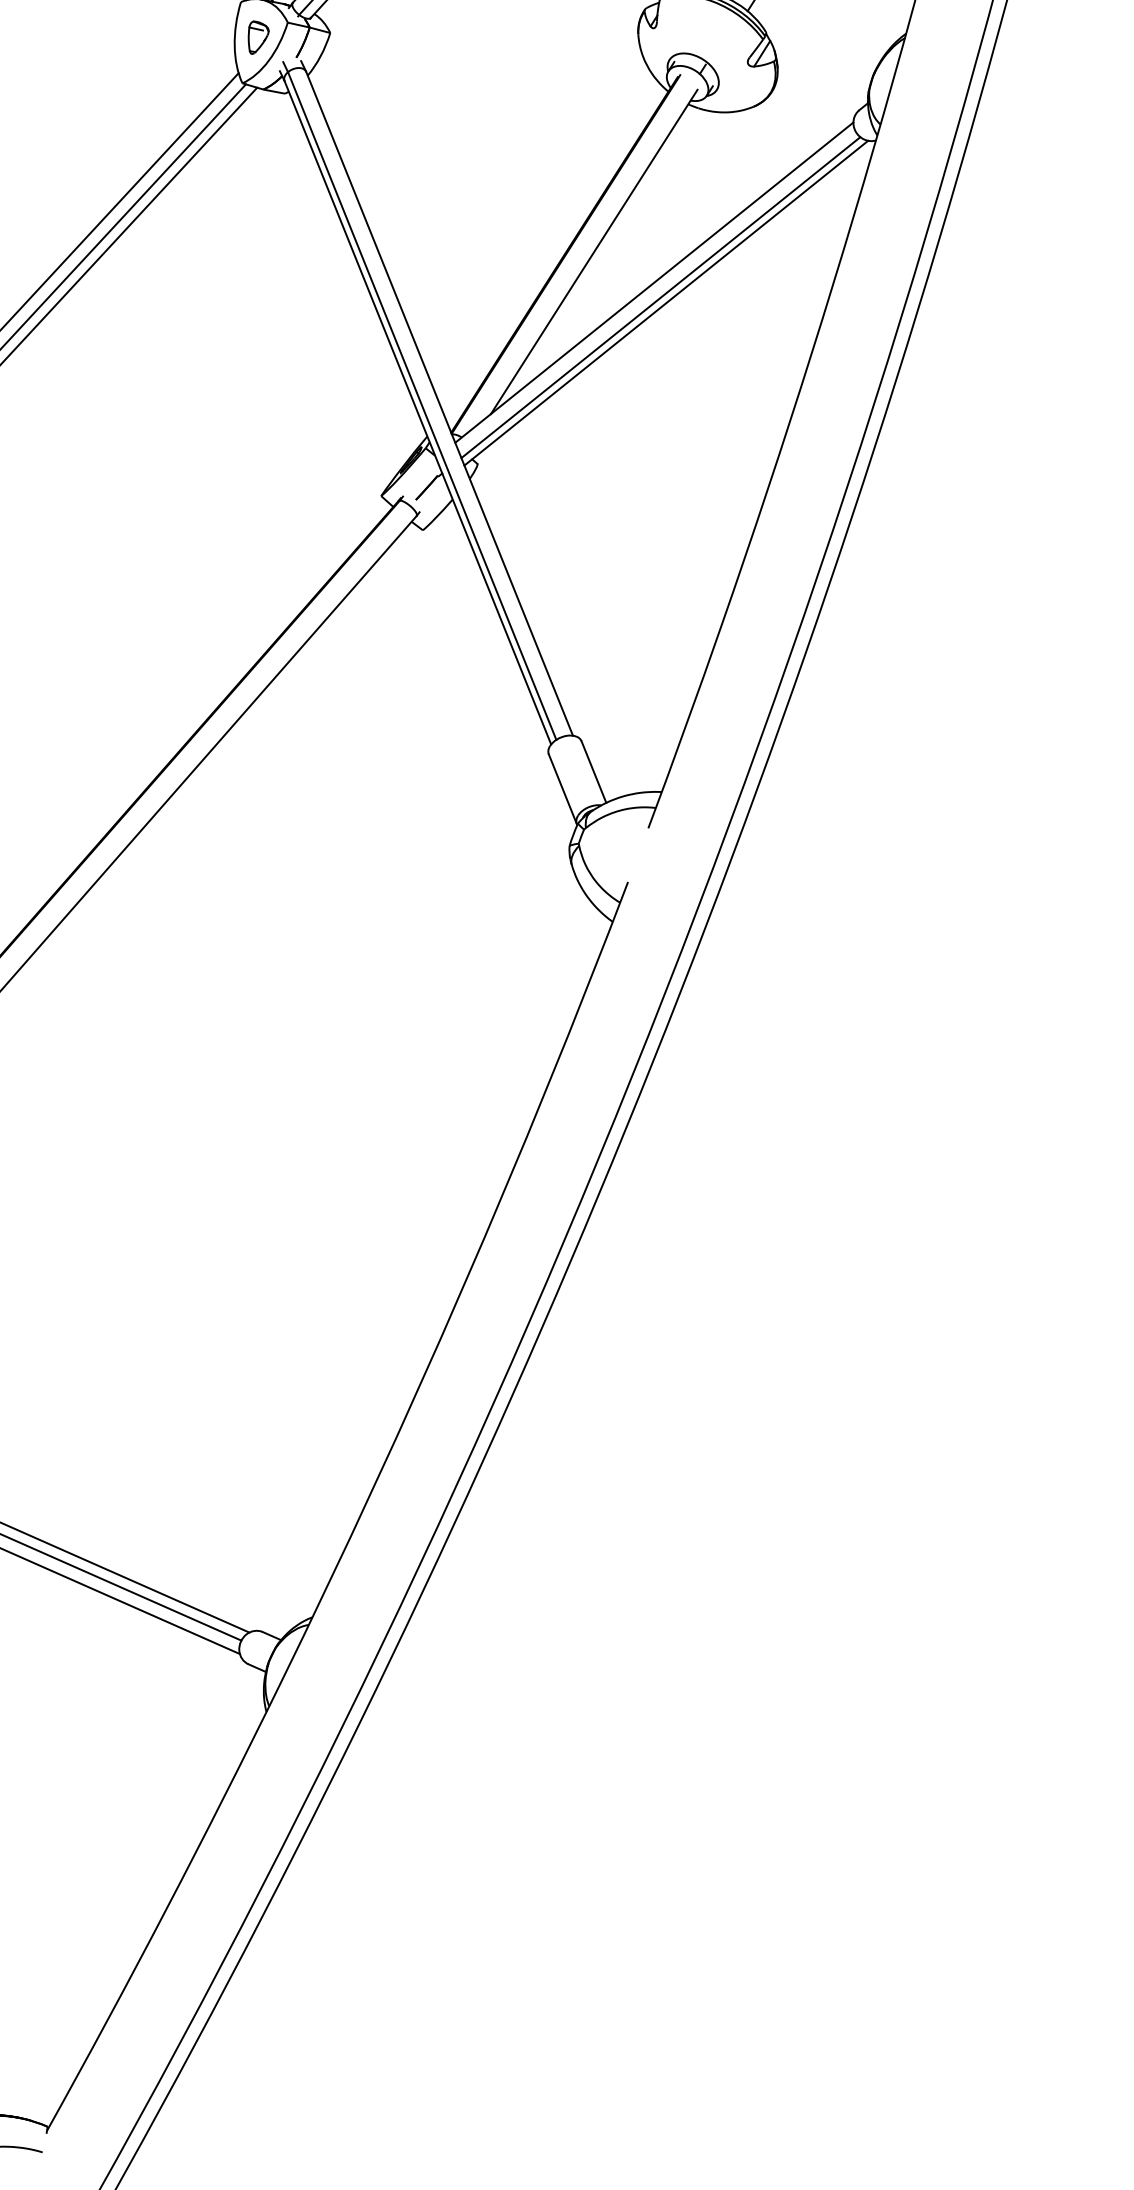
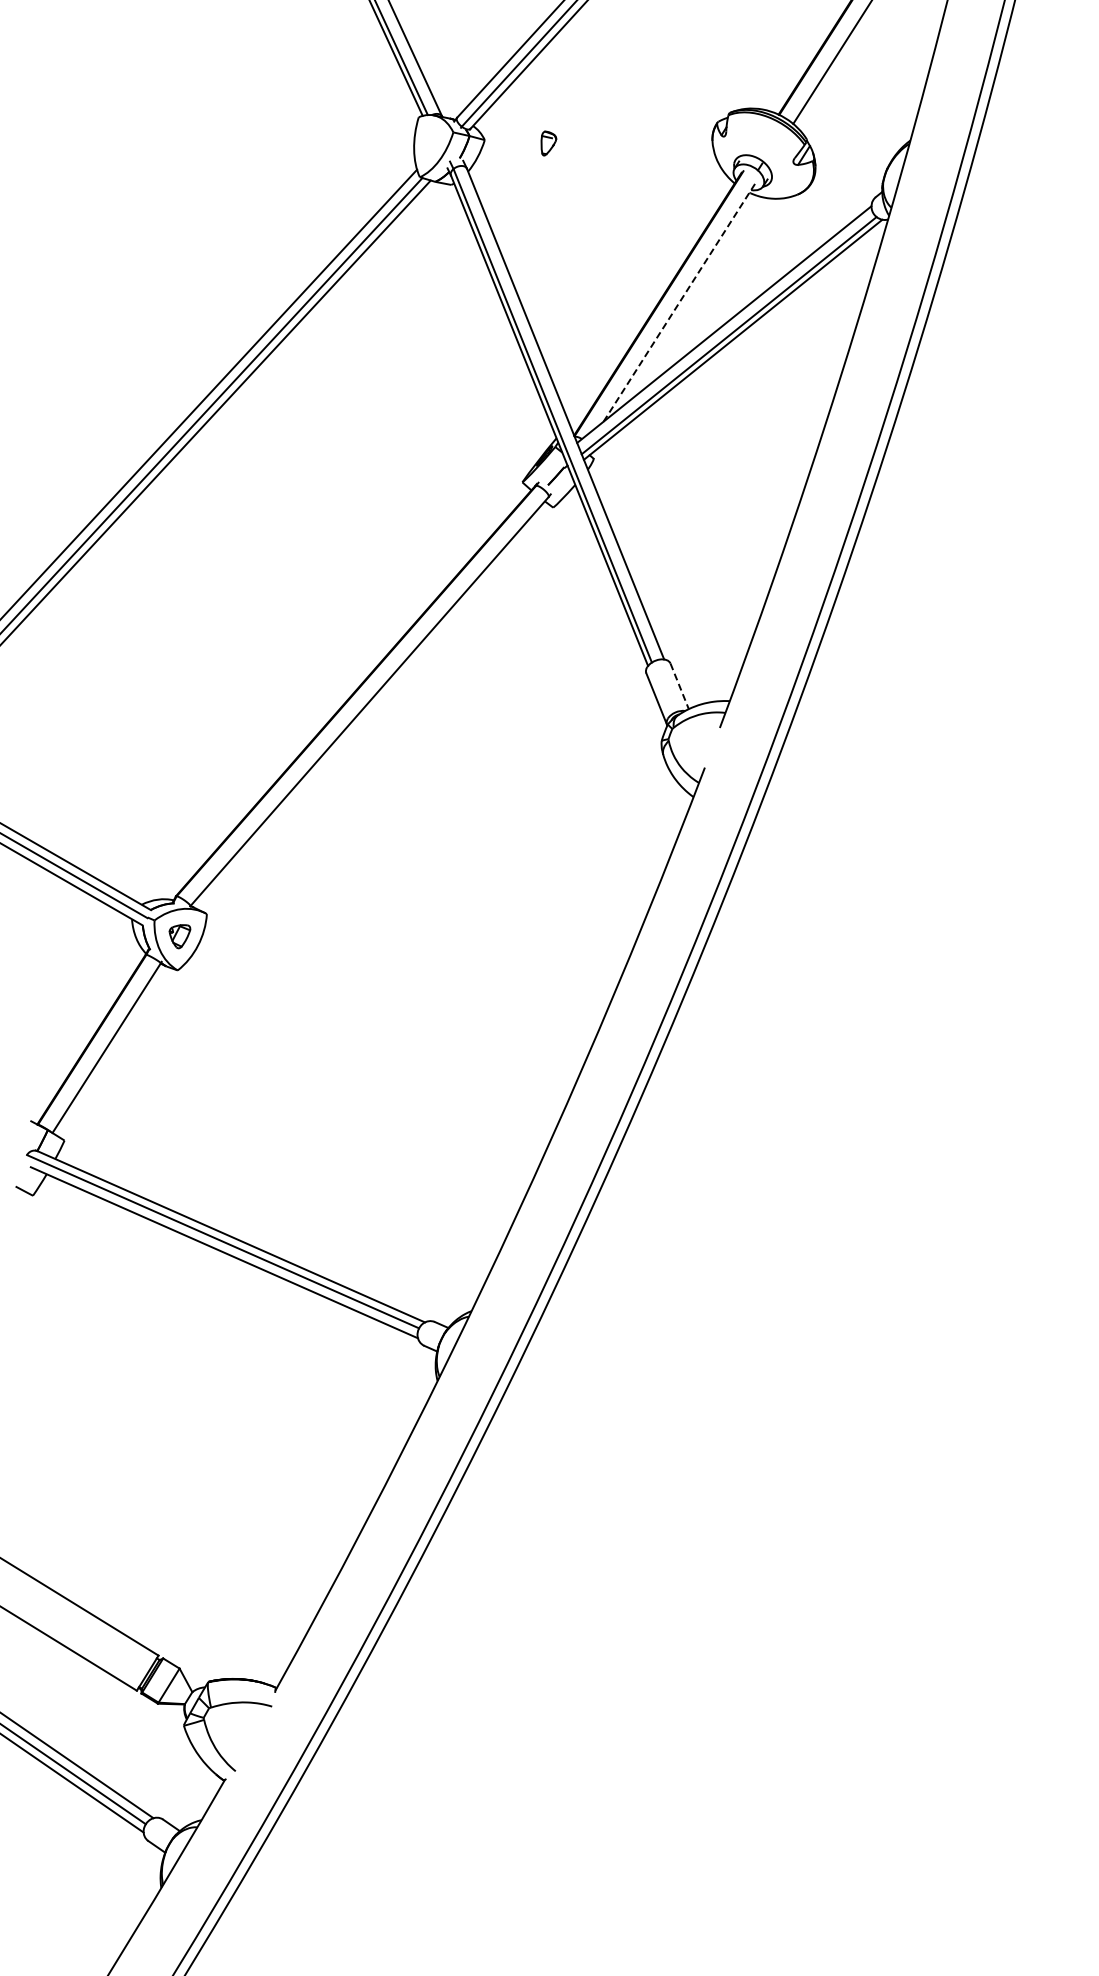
part: (258, 37) -> (548, 143), moved
line: (595, 251) -> (680, 301), solid -> dashed
line: (593, 772) -> (679, 686), solid -> dashed

